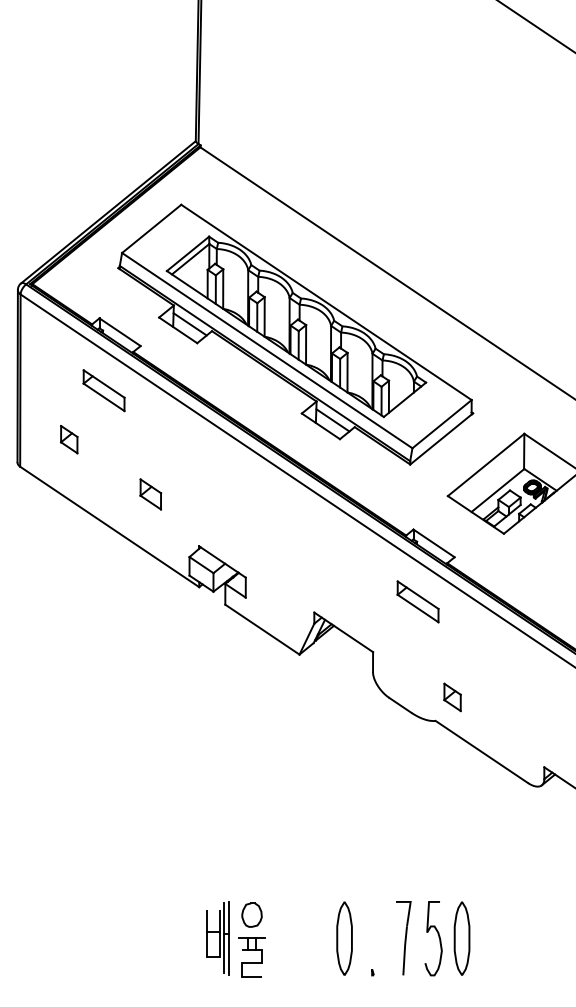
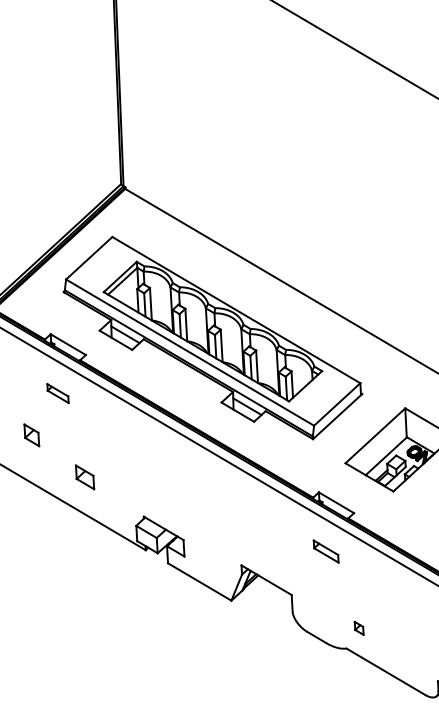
part: (103, 390) -> (57, 393), size x0.6
part: (150, 494) -> (84, 477), moved
part: (417, 601) -> (325, 551), size x0.7
part: (452, 697) -> (359, 628), size x0.6

